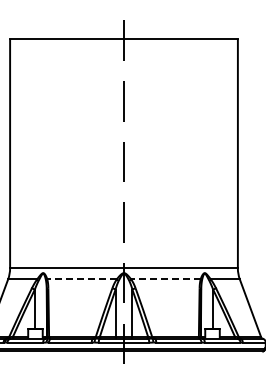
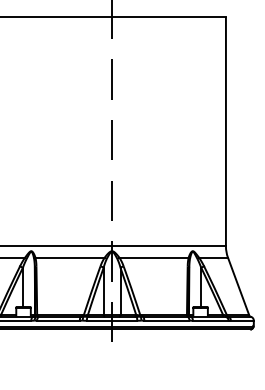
line: (82, 279) -> (70, 257), dashed -> solid
line: (165, 279) -> (153, 257), dashed -> solid

